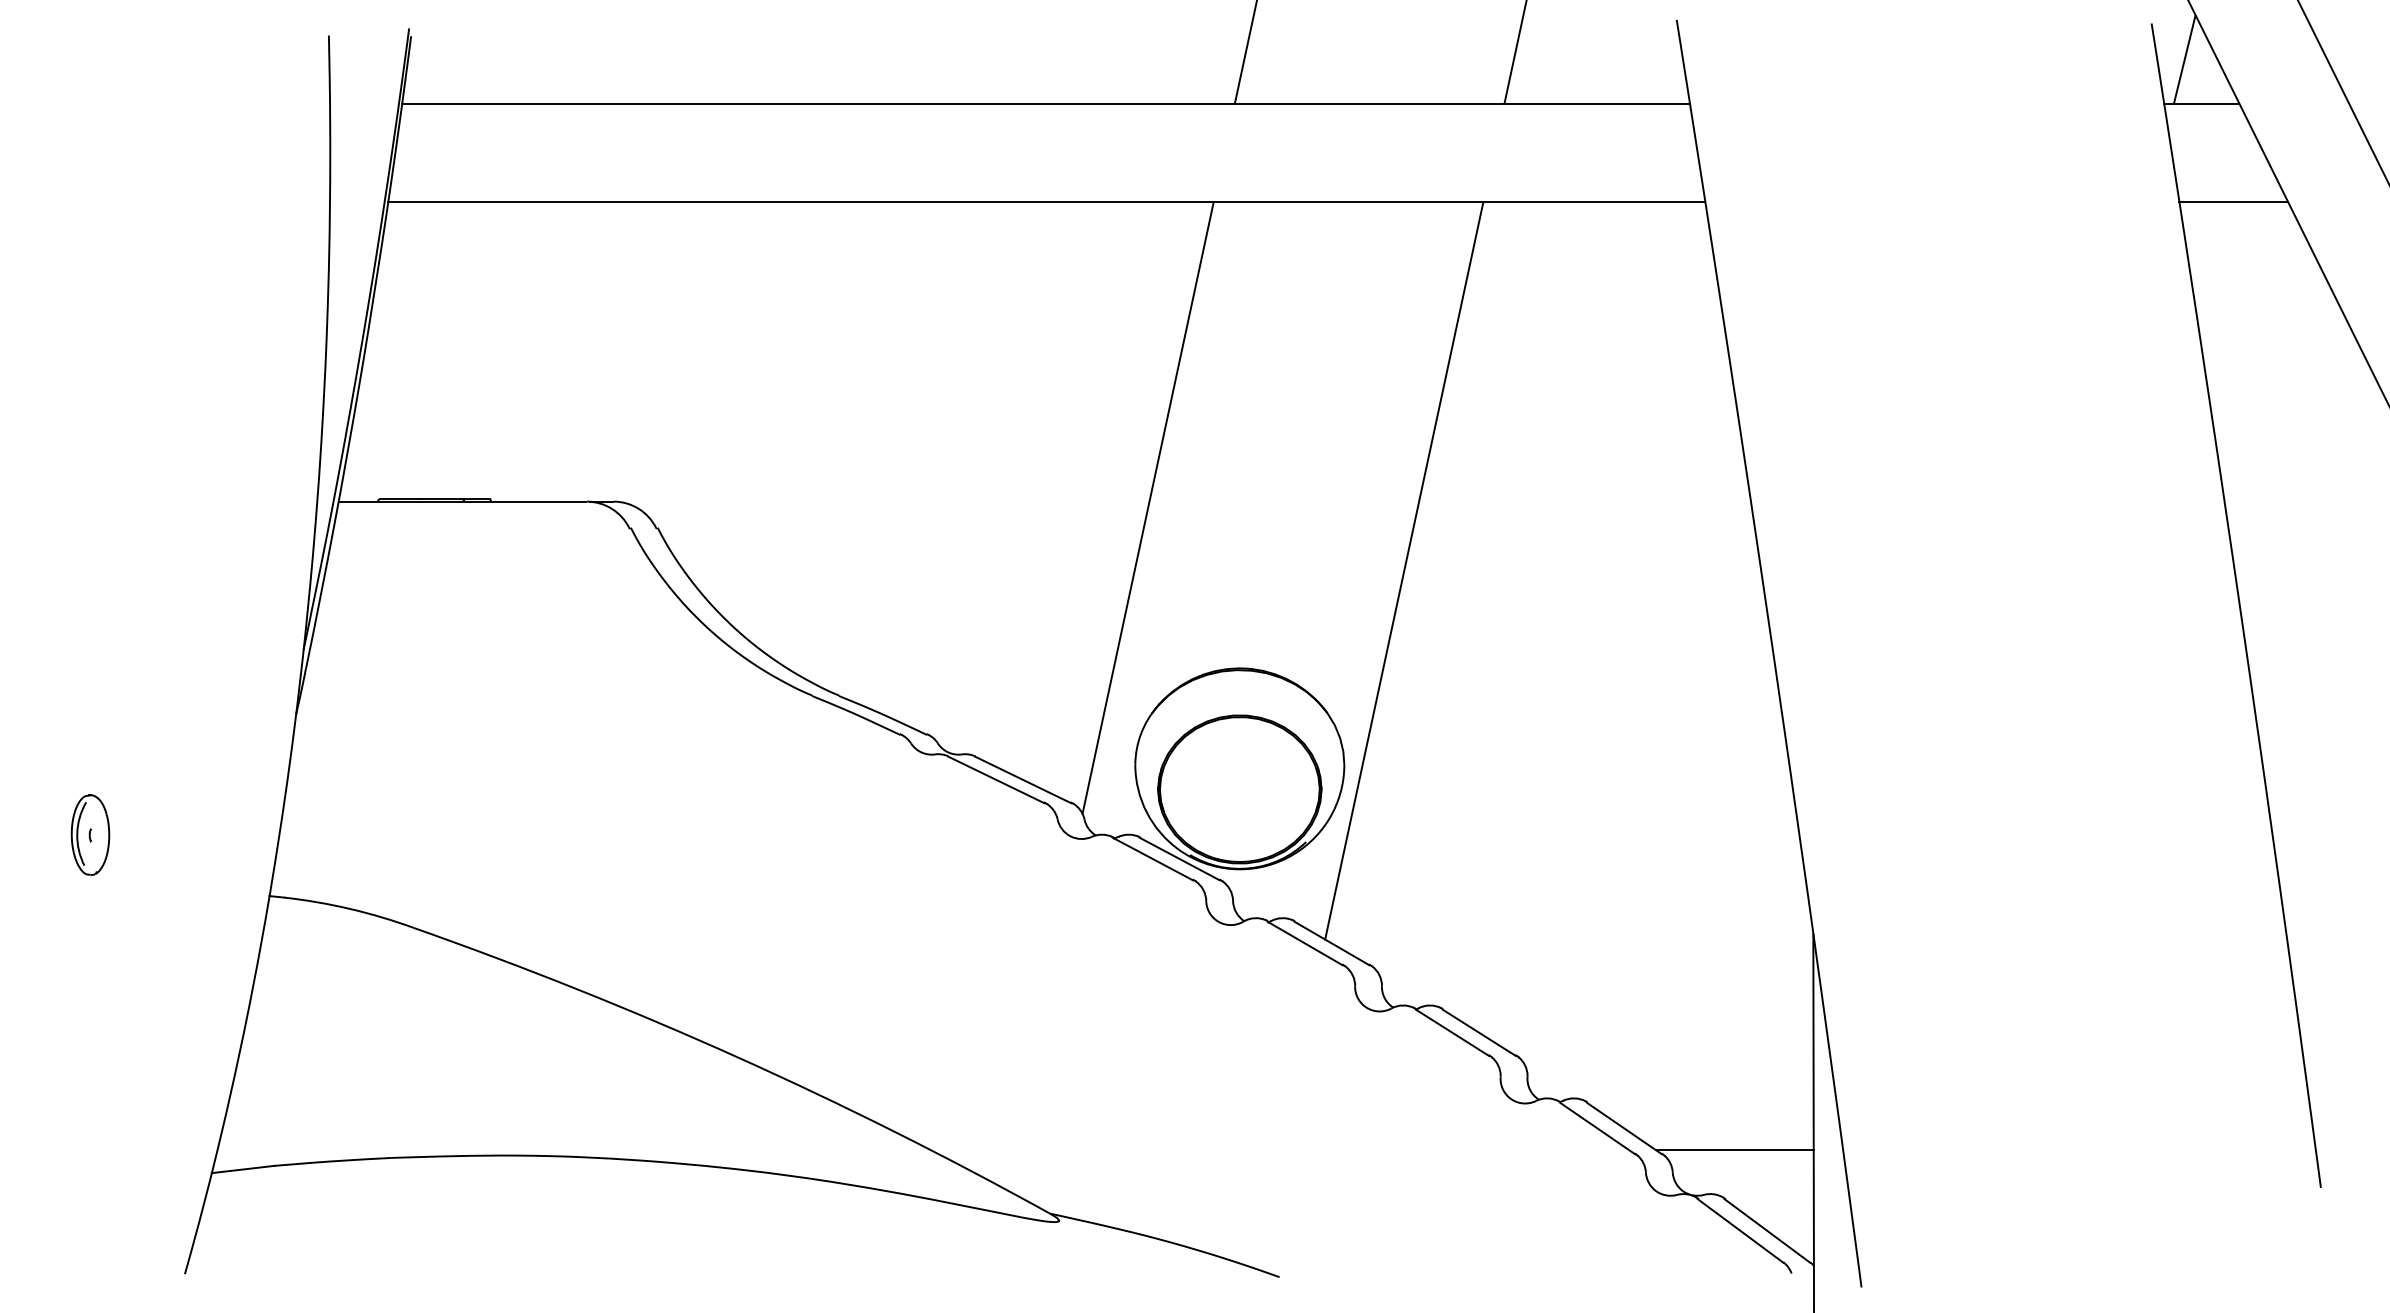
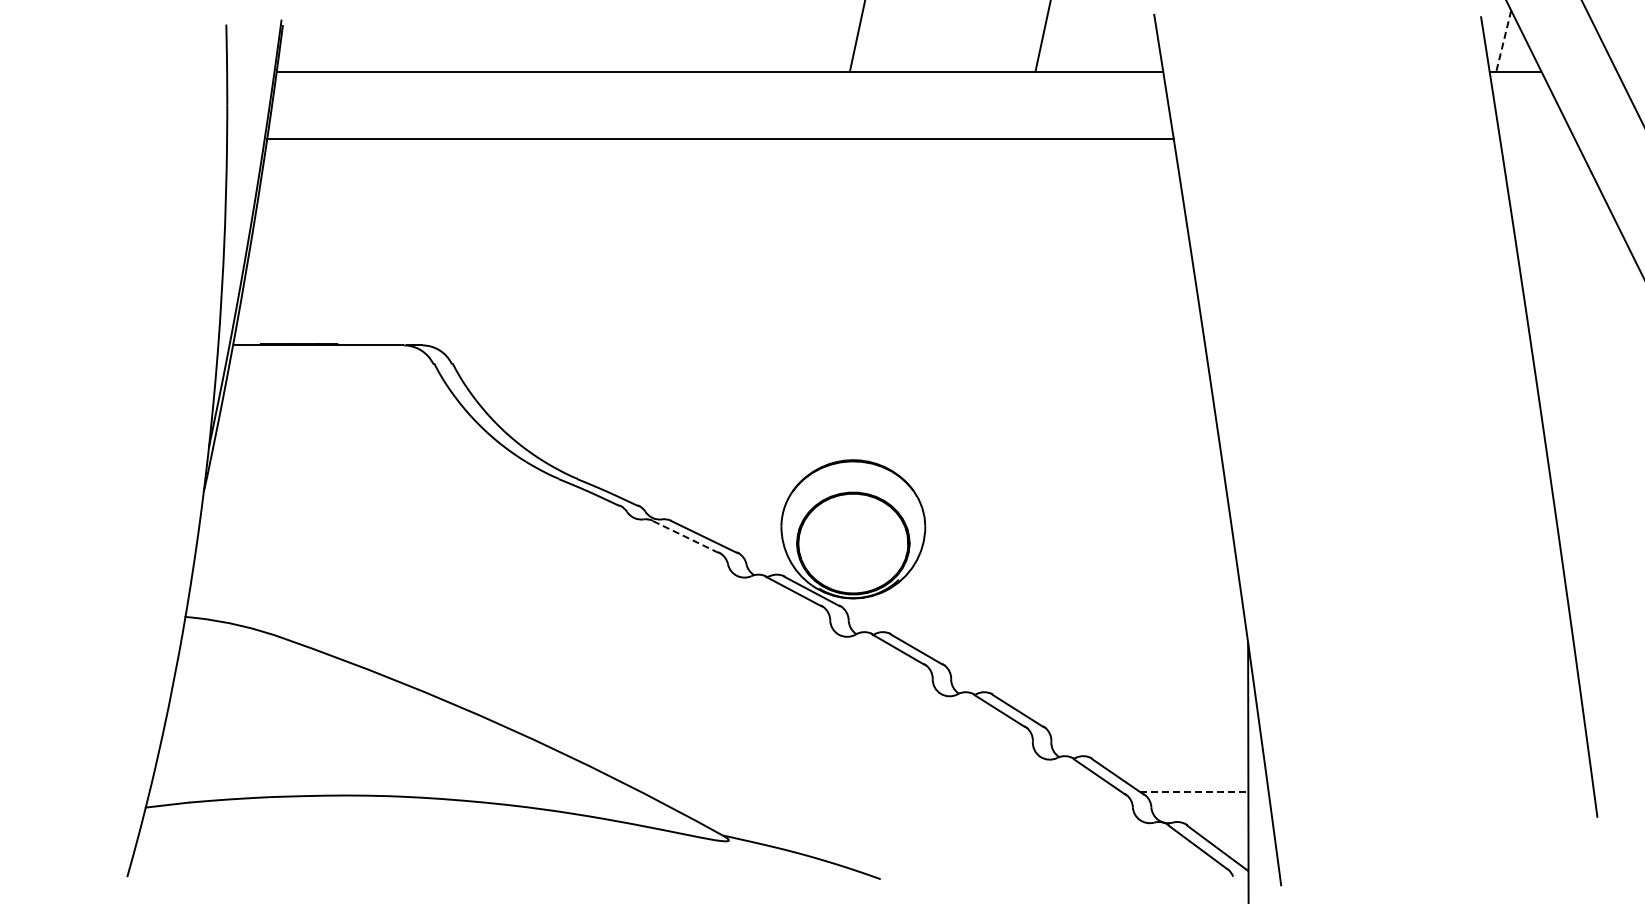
line: (2184, 61) -> (1503, 42), solid -> dashed
line: (2233, 202) -> (1537, 139), removed
line: (1148, 507) -> (790, 349), removed
line: (1404, 570) -> (966, 392), removed
line: (995, 779) -> (685, 536), solid -> dashed
part: (89, 834) -> (61, 574), removed
line: (1735, 1149) -> (1194, 791), solid -> dashed

